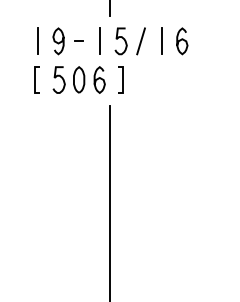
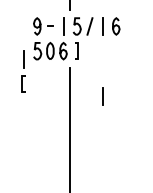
part: (37, 60) -> (23, 71), moved
line: (160, 151) -> (102, 96), added

